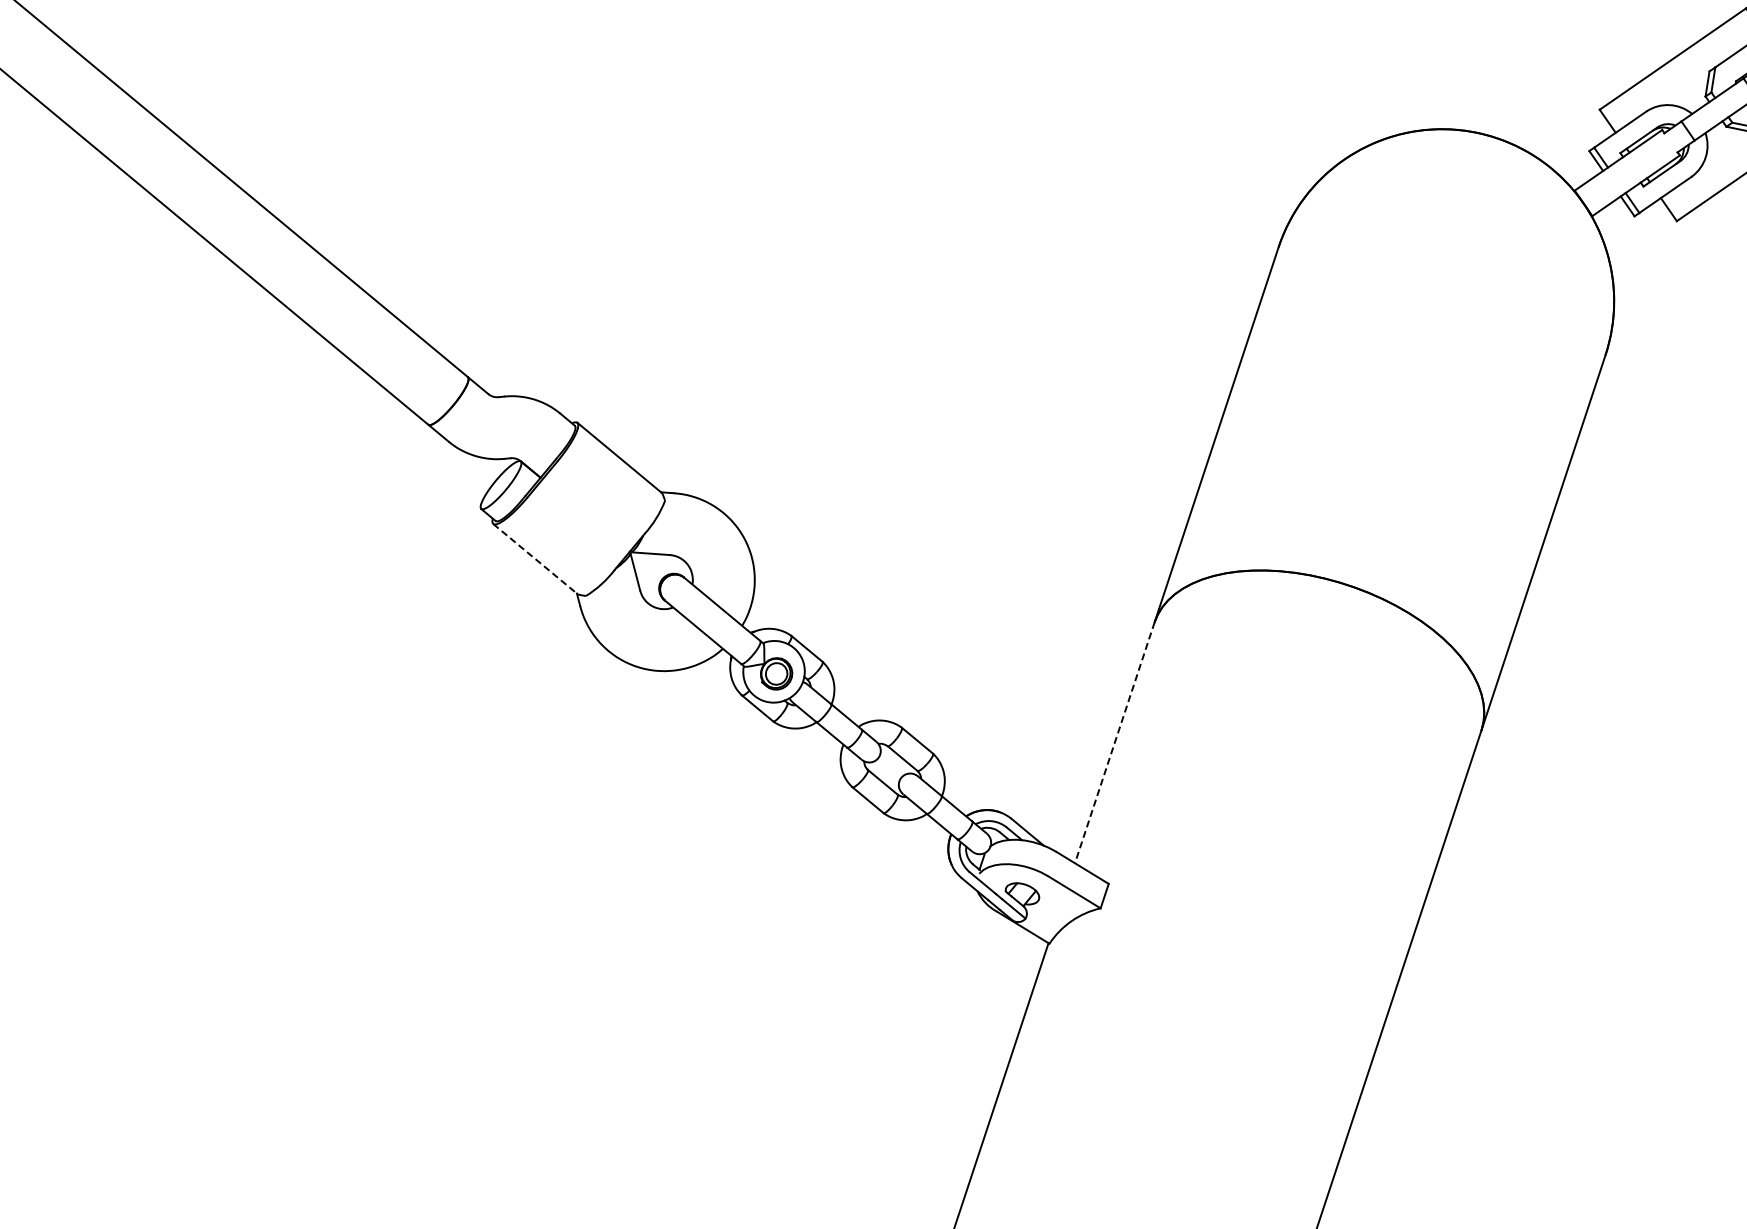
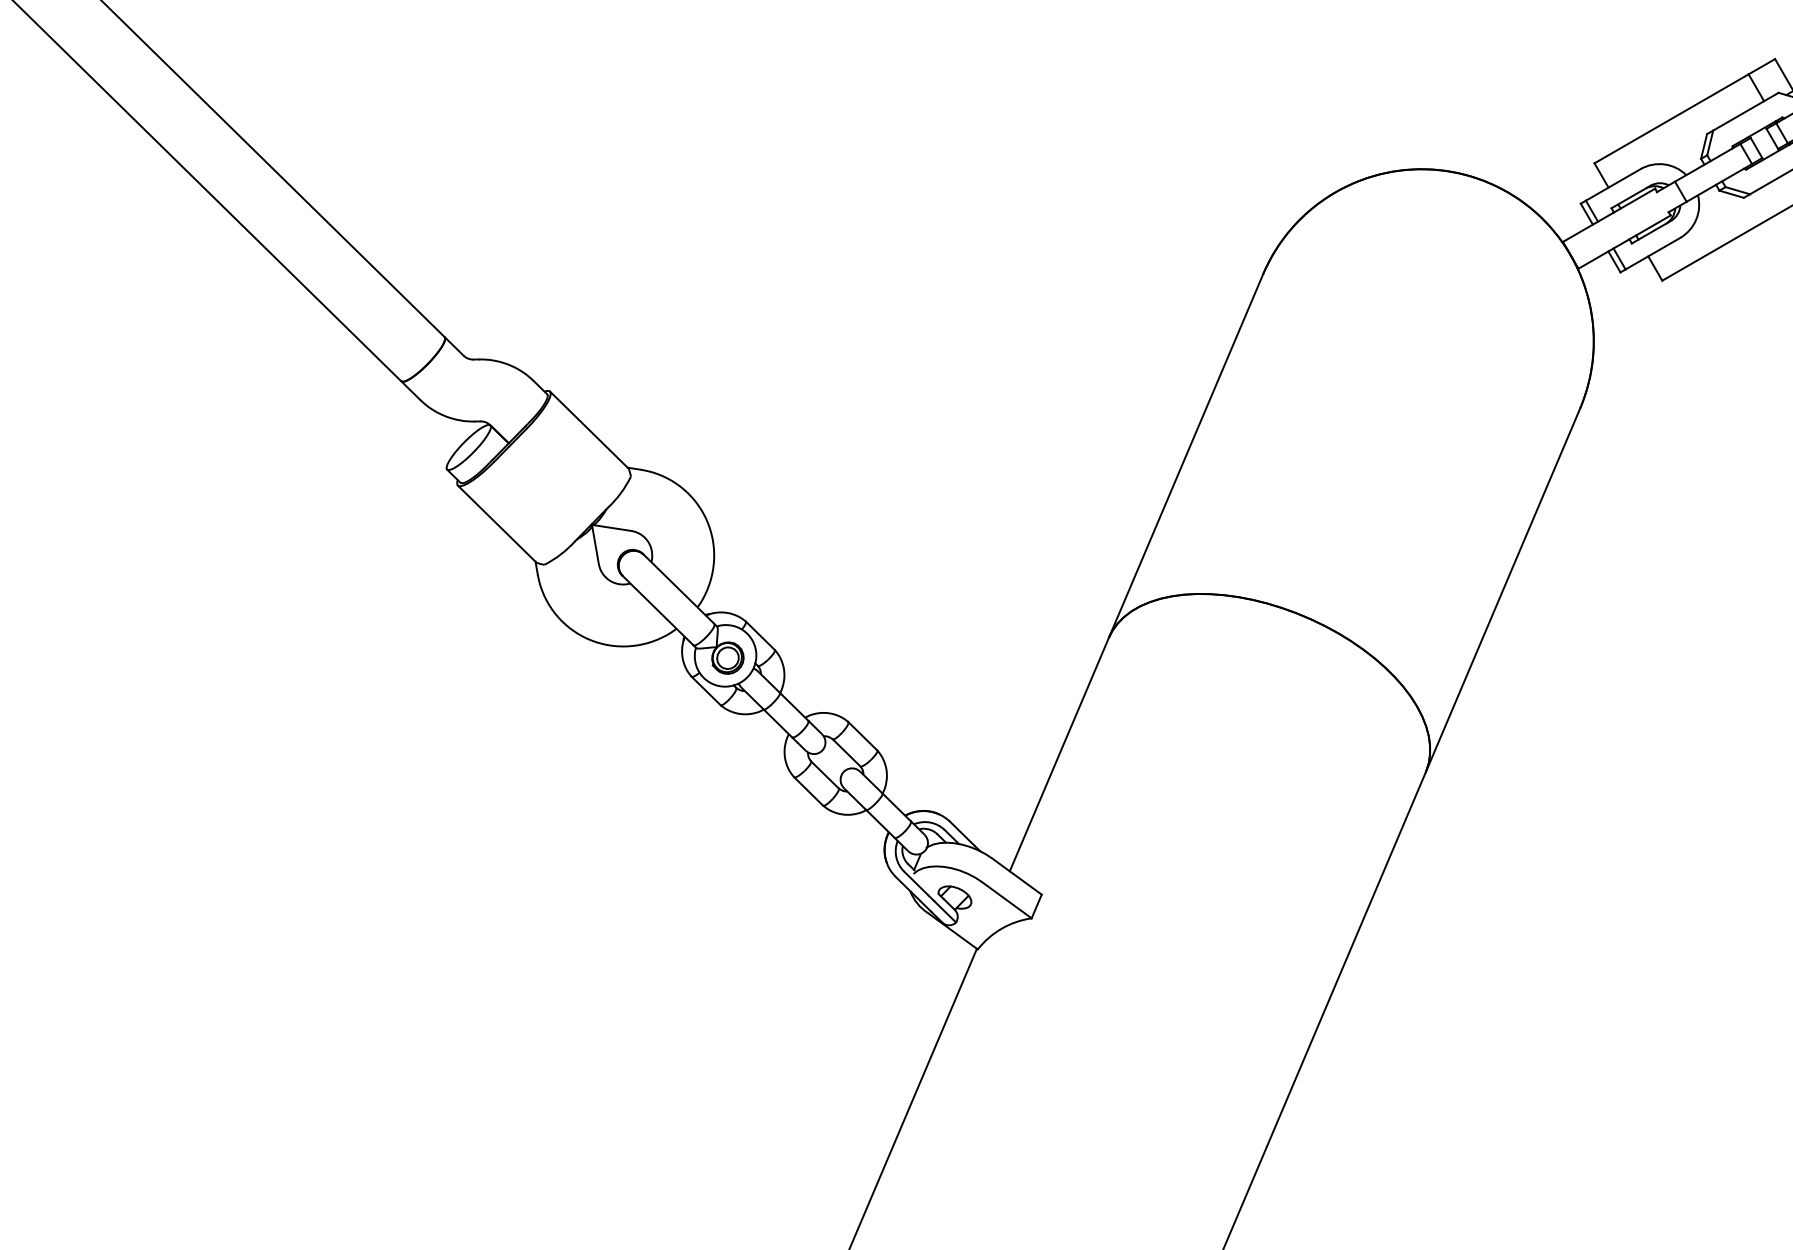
line: (534, 558) -> (496, 523), dashed -> solid
line: (1114, 742) -> (1059, 754), dashed -> solid

